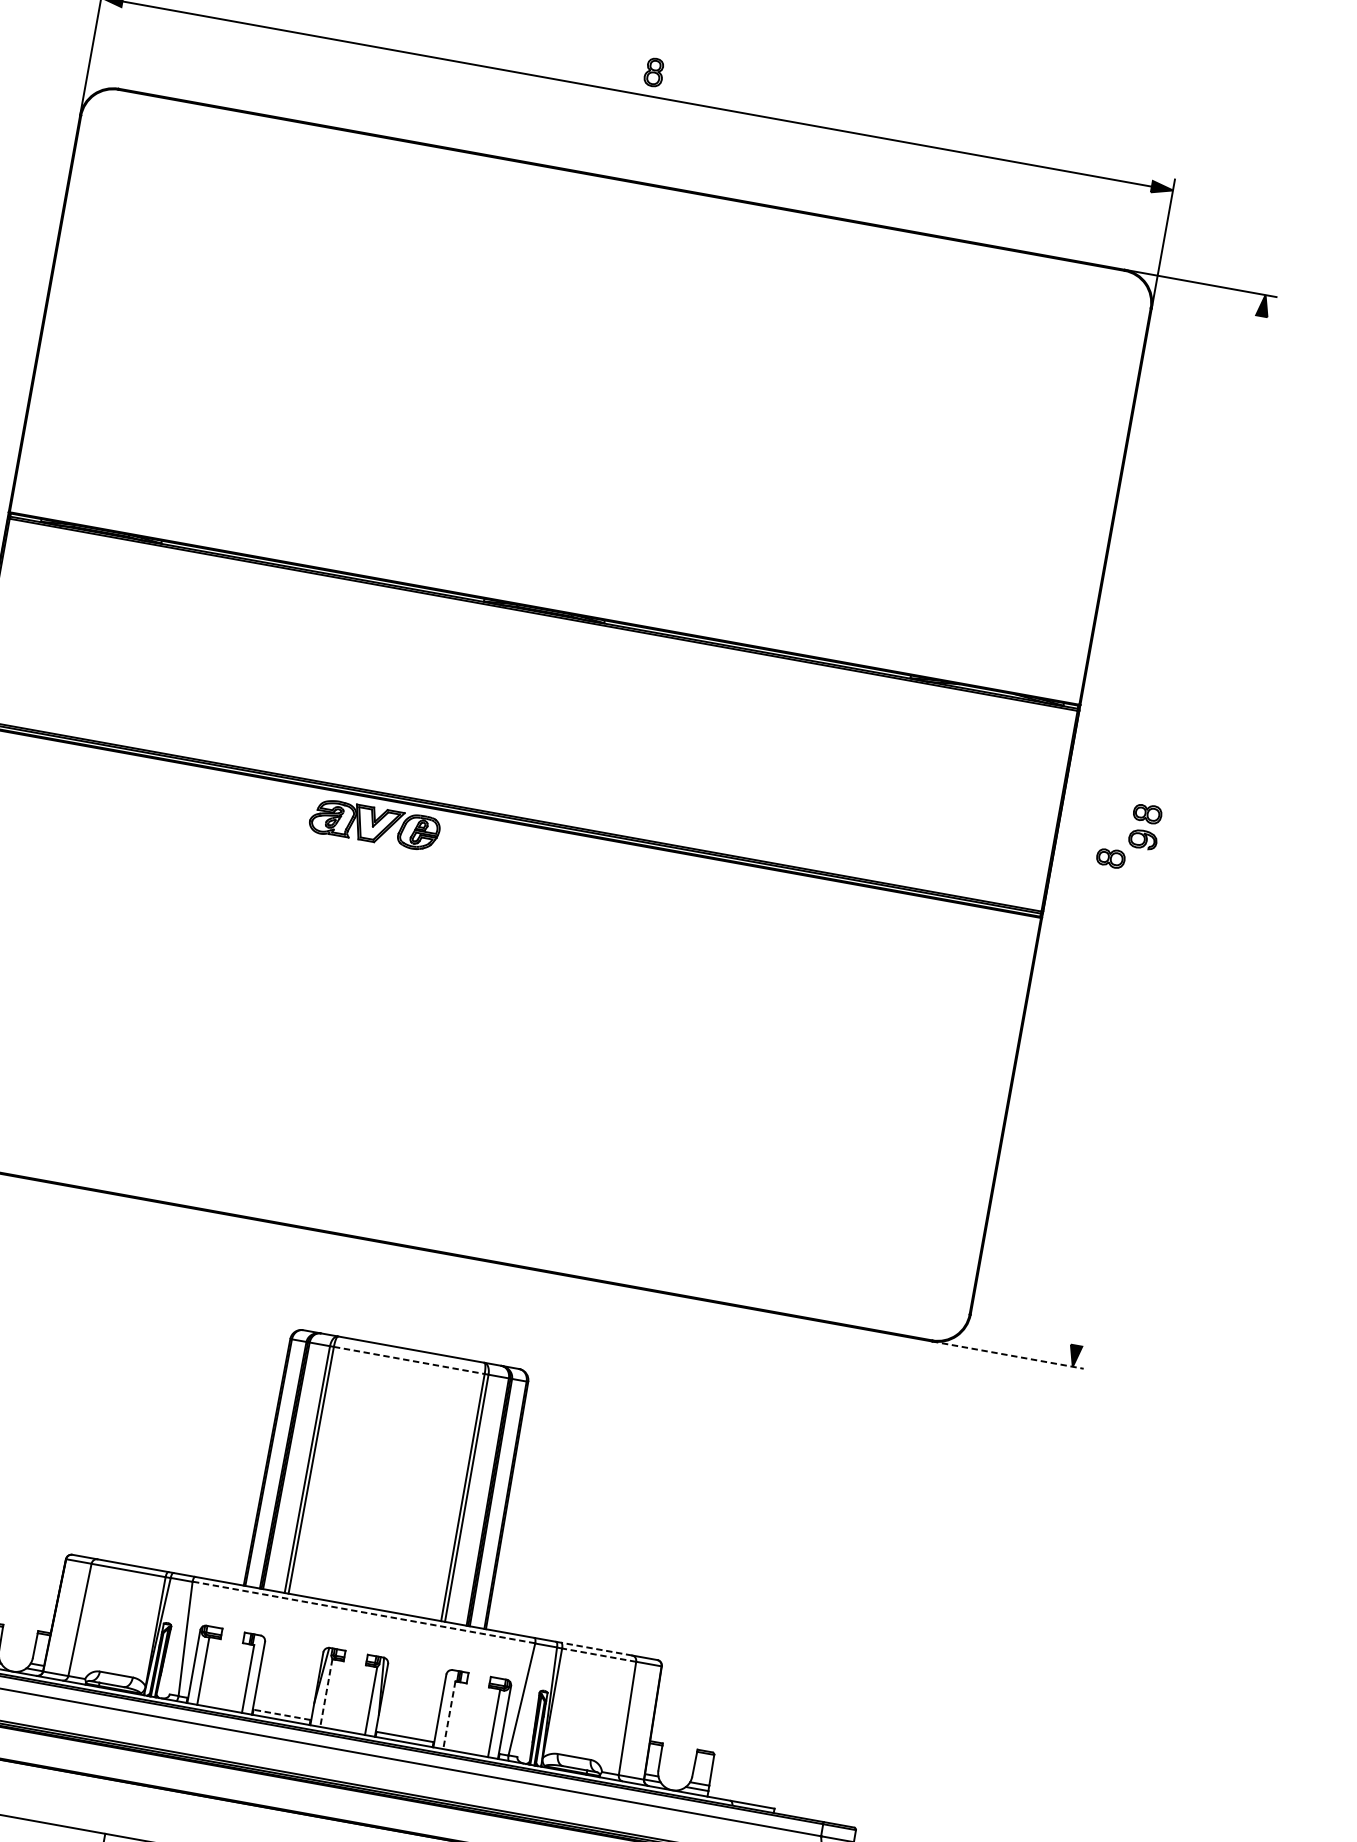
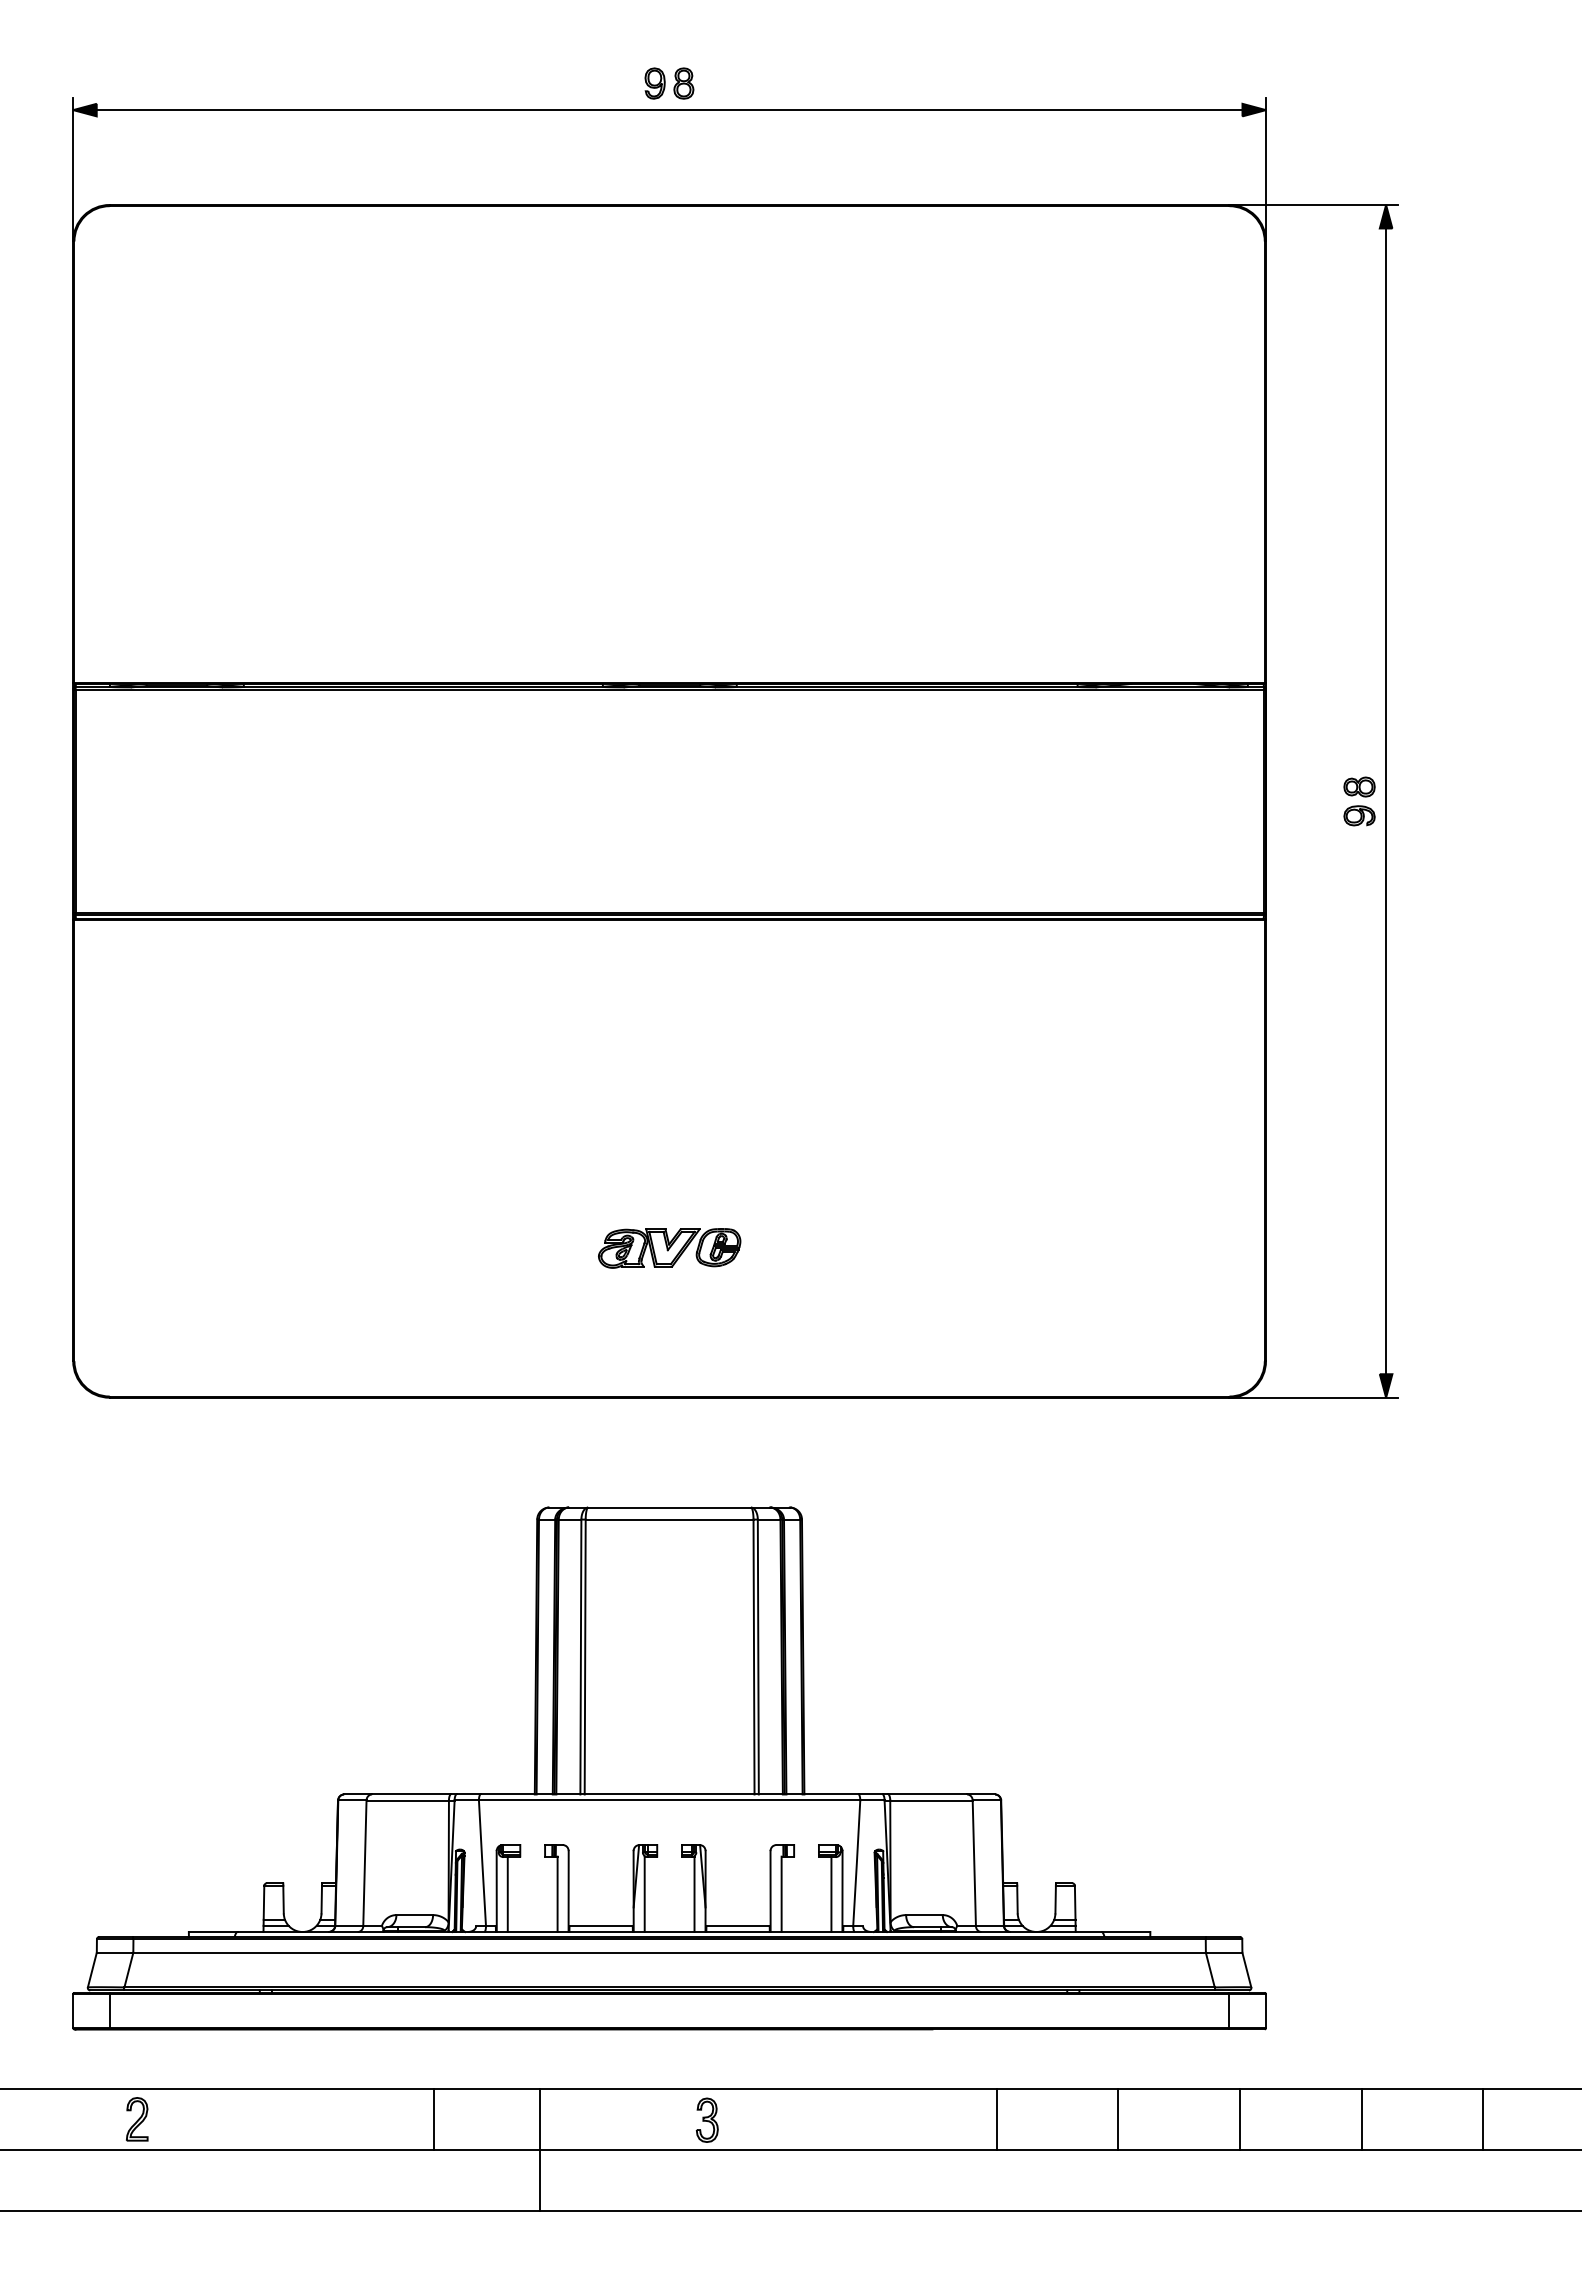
part: (627, 67) -> (654, 83), added
part: (374, 825) -> (669, 1248), moved
line: (1169, 831) -> (1386, 801), added
part: (1110, 857) -> (1328, 841), removed
line: (1008, 1354) -> (1314, 1397), dashed -> solid
line: (409, 1360) -> (669, 1519), dashed -> solid
line: (363, 1612) -> (669, 1800), dashed -> solid
line: (596, 1649) -> (927, 1794), dashed -> solid
line: (598, 1654) -> (930, 1800), dashed -> solid
line: (326, 1693) -> (644, 1894), dashed -> solid
line: (282, 1715) -> (601, 1926), dashed -> solid
line: (449, 1715) -> (781, 1894), dashed -> solid

